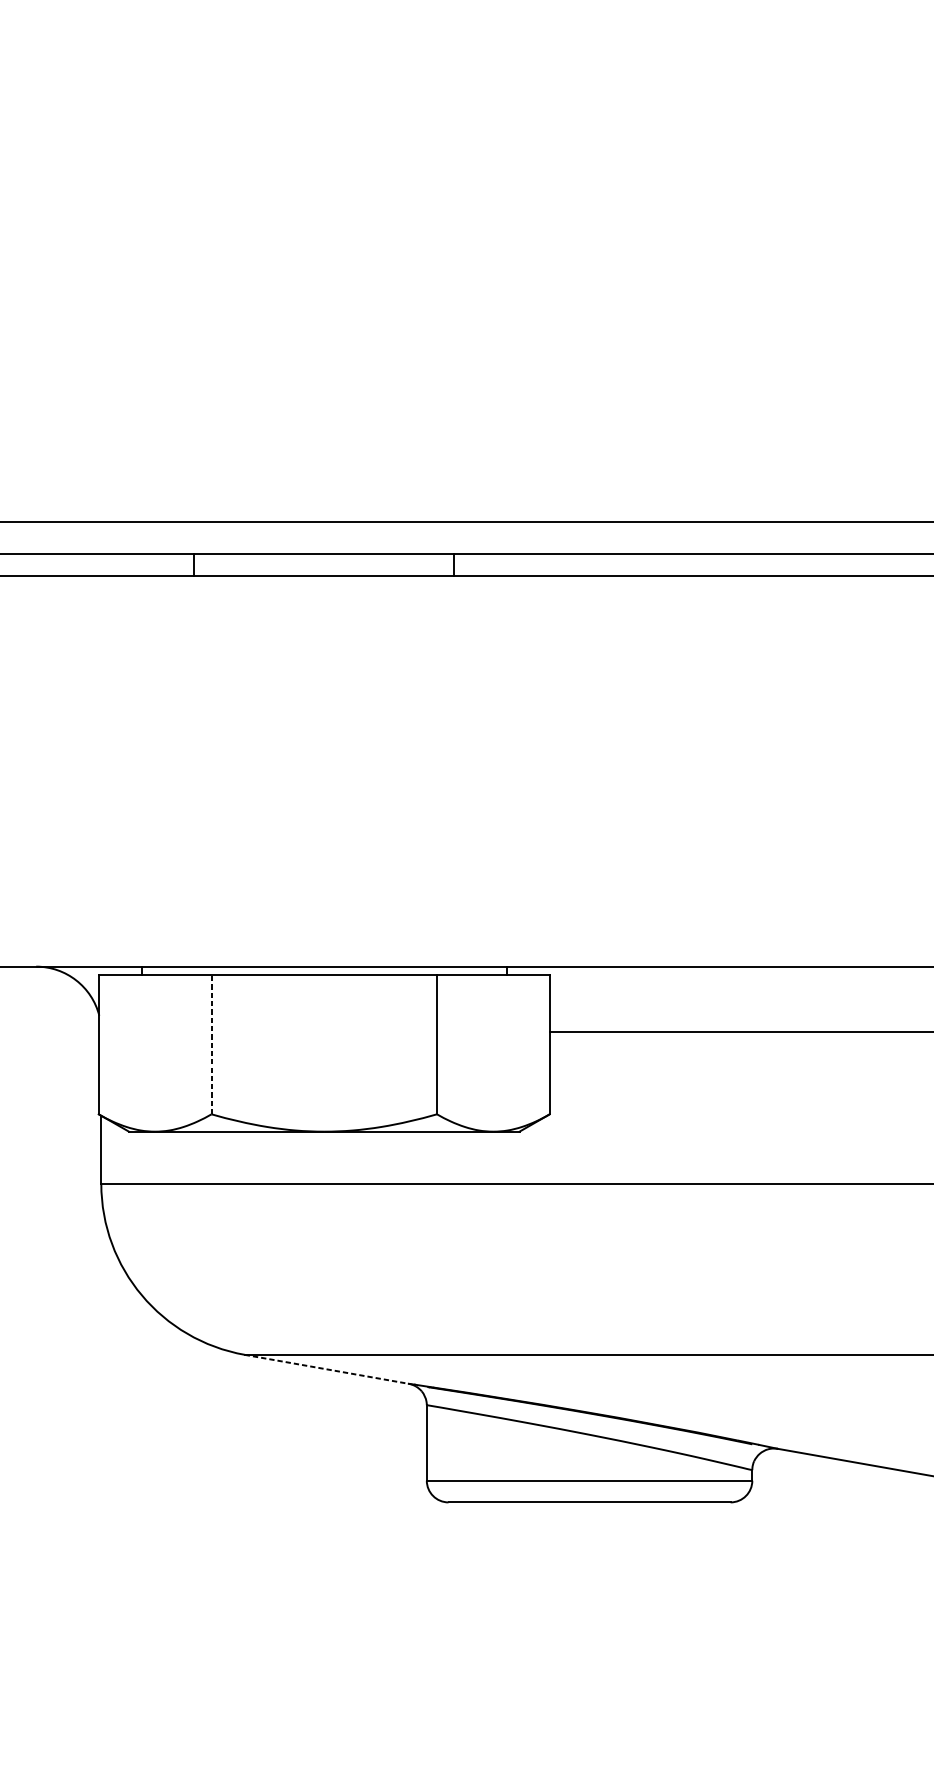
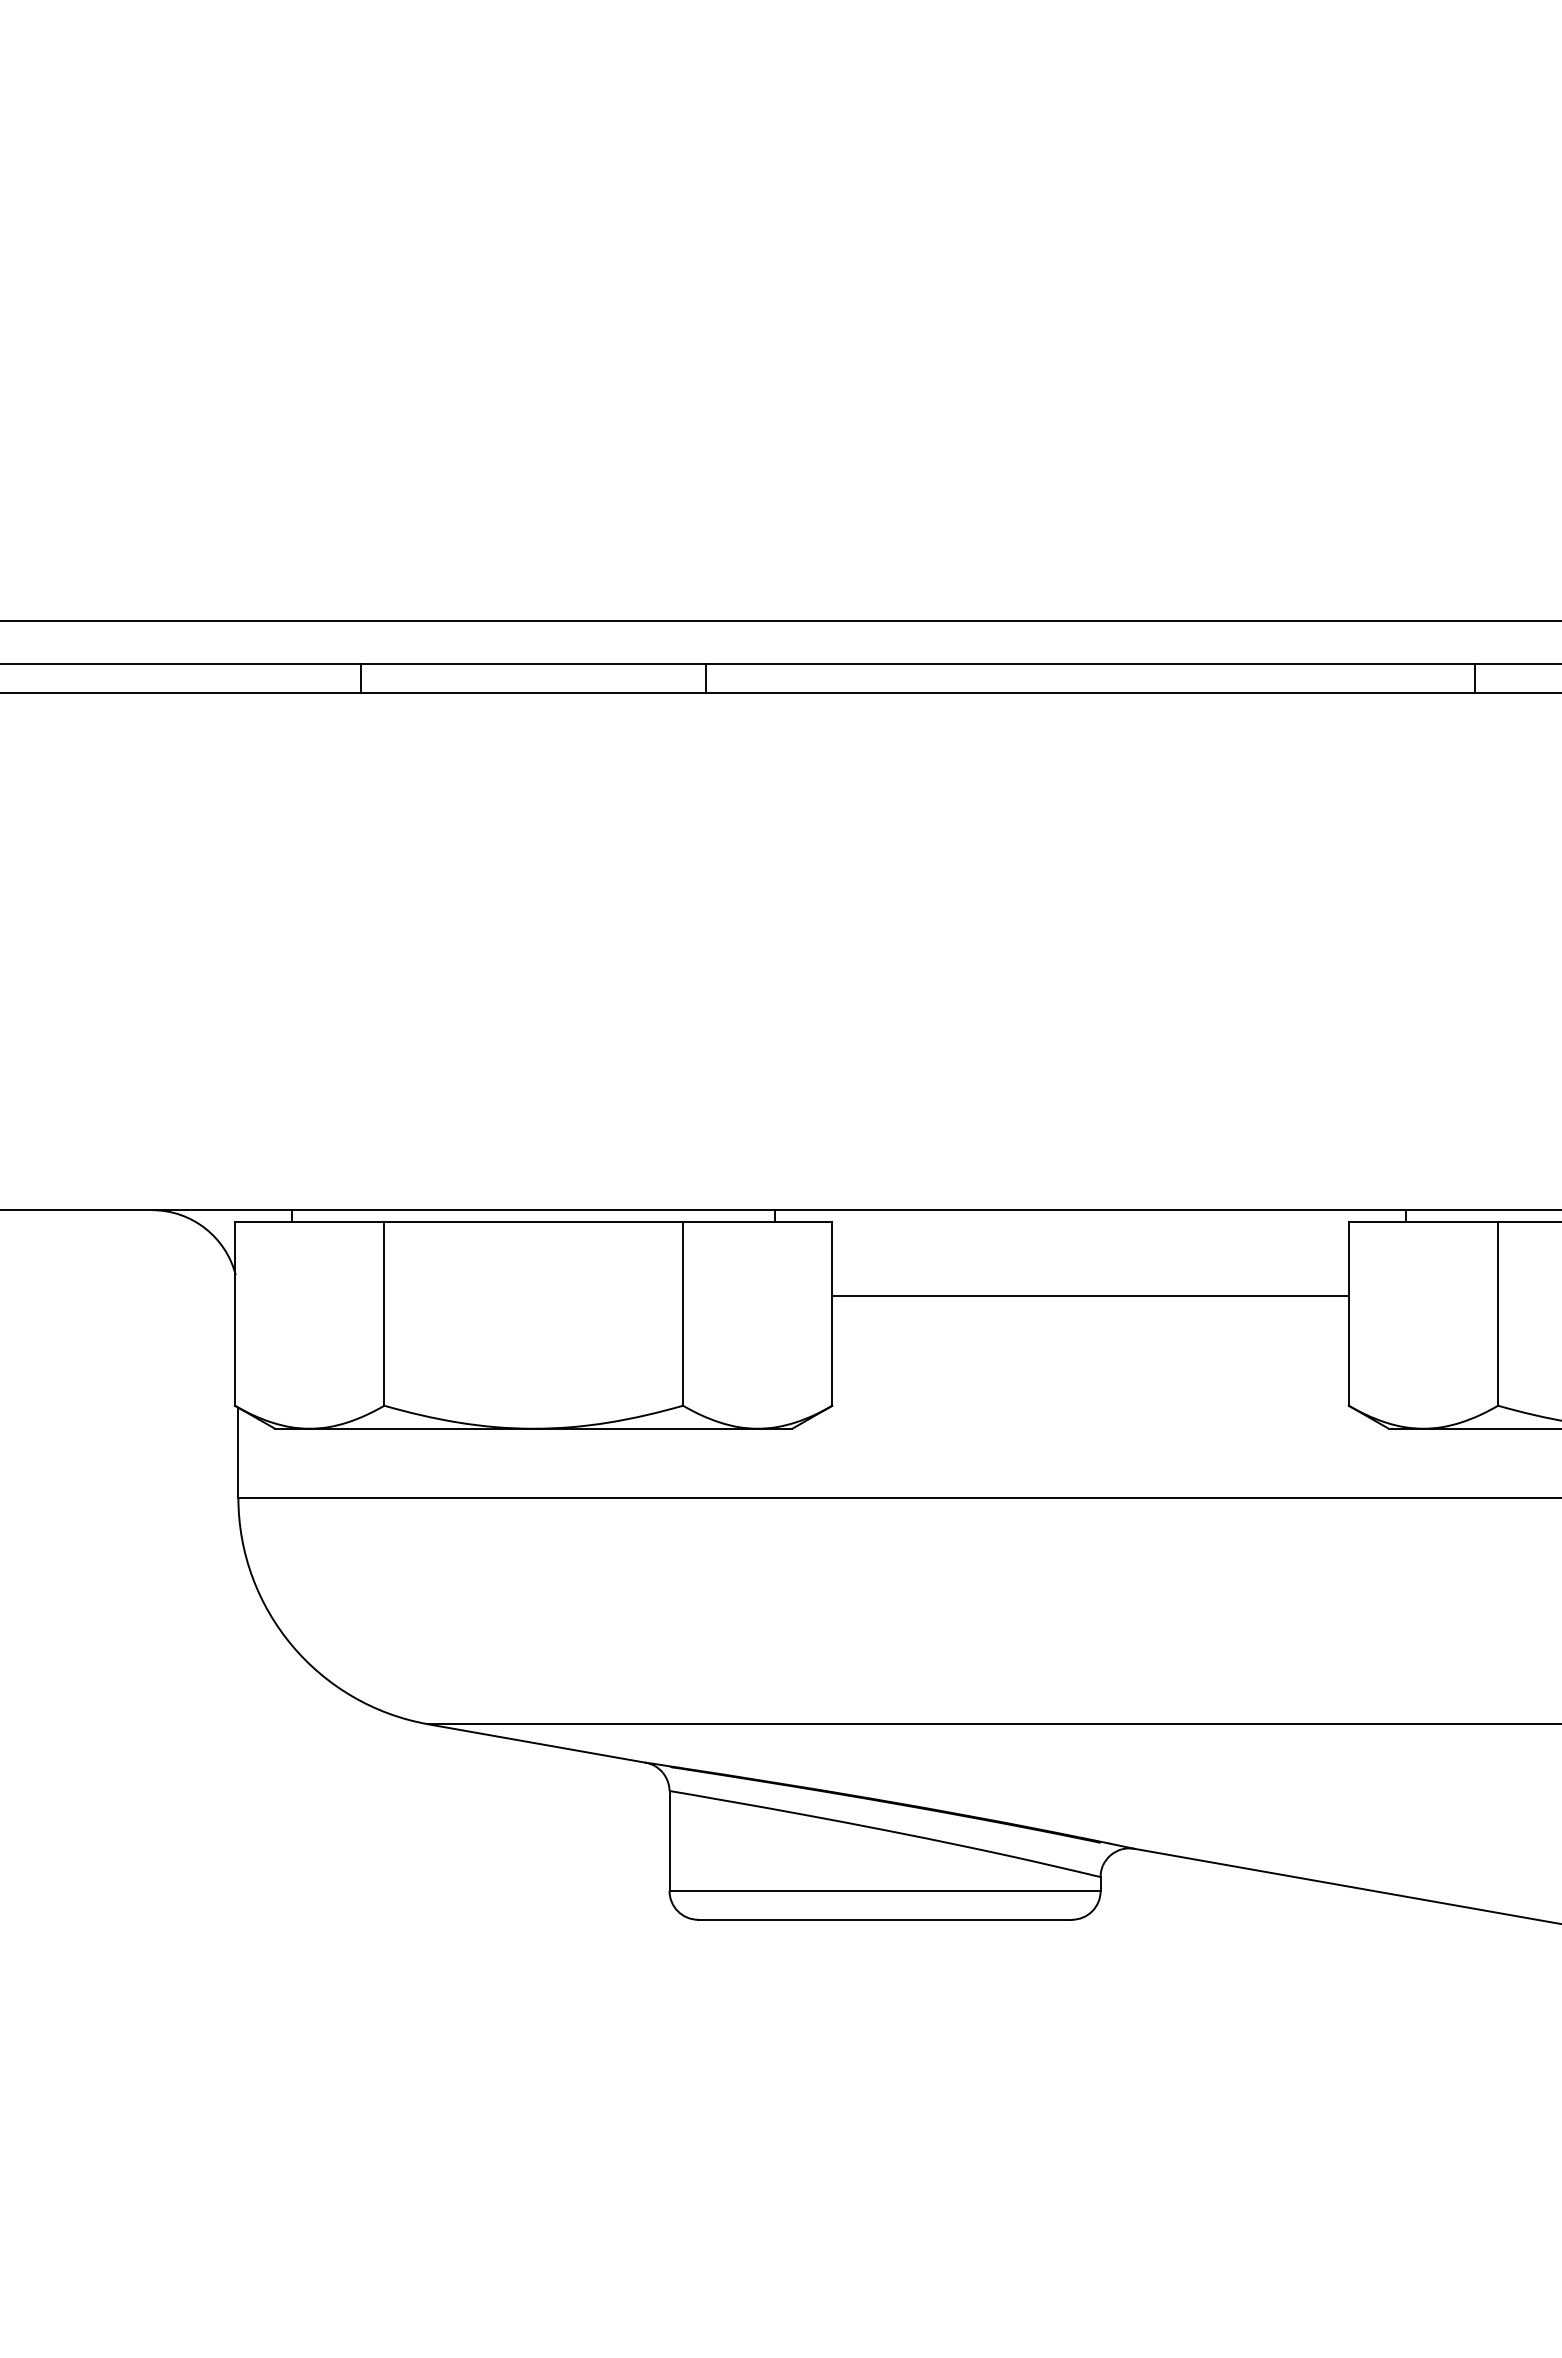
line: (211, 1044) -> (384, 1313), dashed -> solid
line: (327, 1369) -> (537, 1743), dashed -> solid

